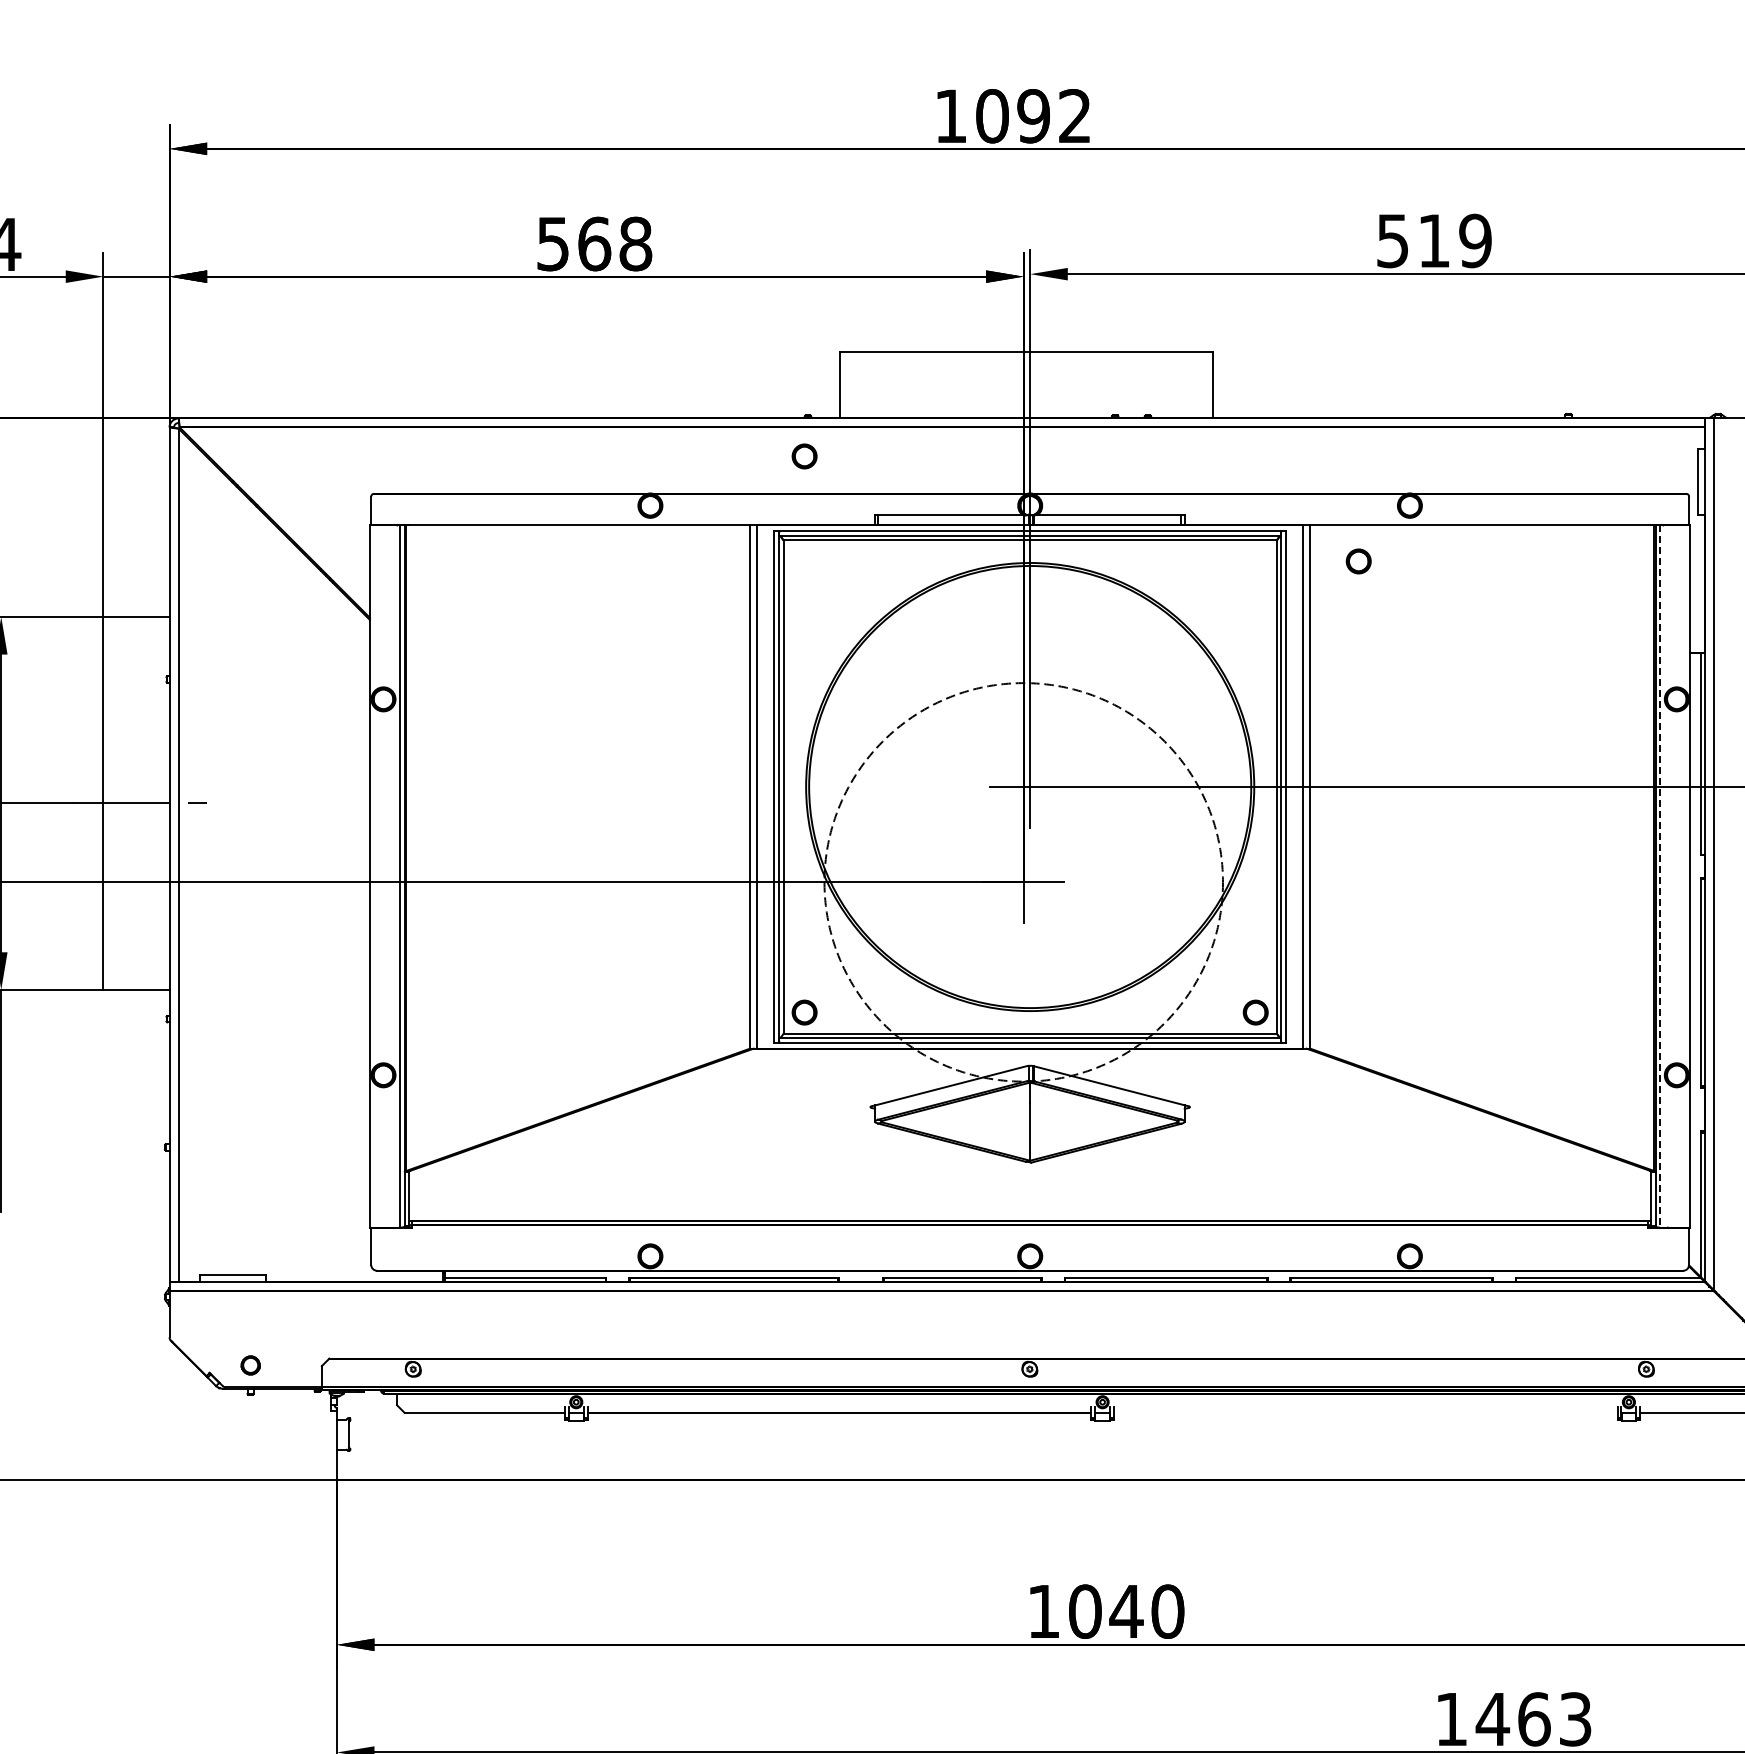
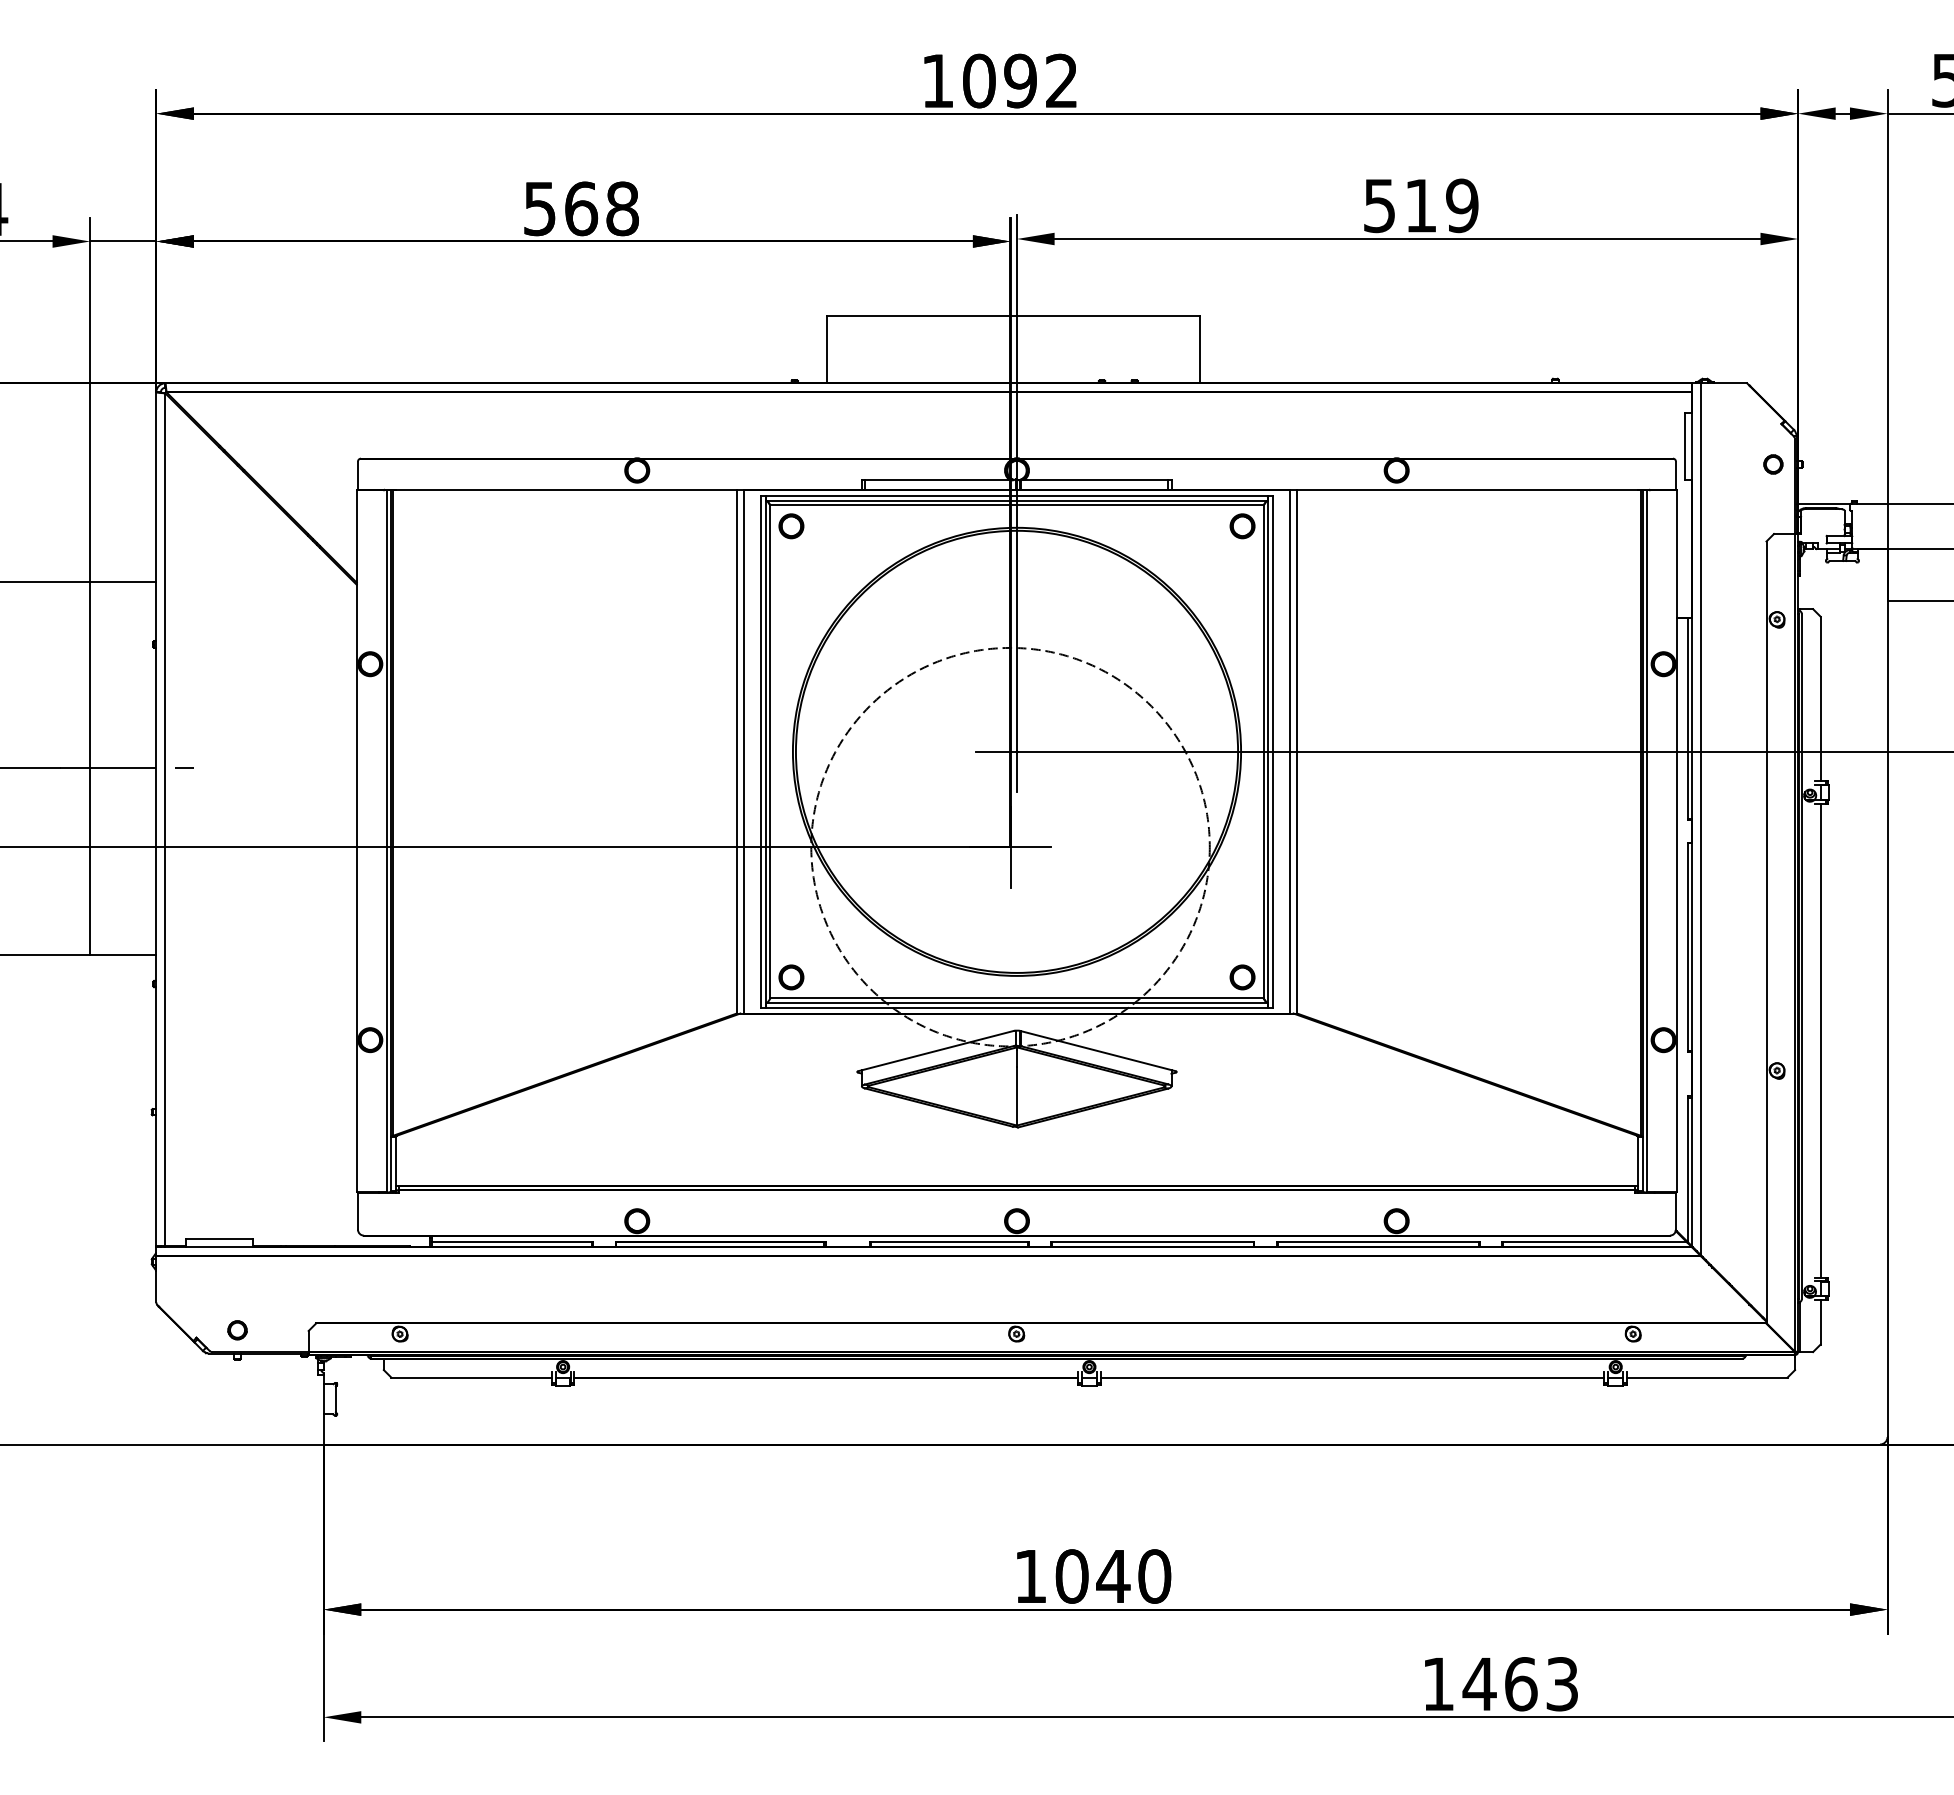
part: (804, 456) -> (791, 526), moved
part: (1358, 561) -> (1242, 526), moved
line: (1660, 876) -> (1647, 841), dashed -> solid
line: (1365, 1412) -> (1352, 1377), added

